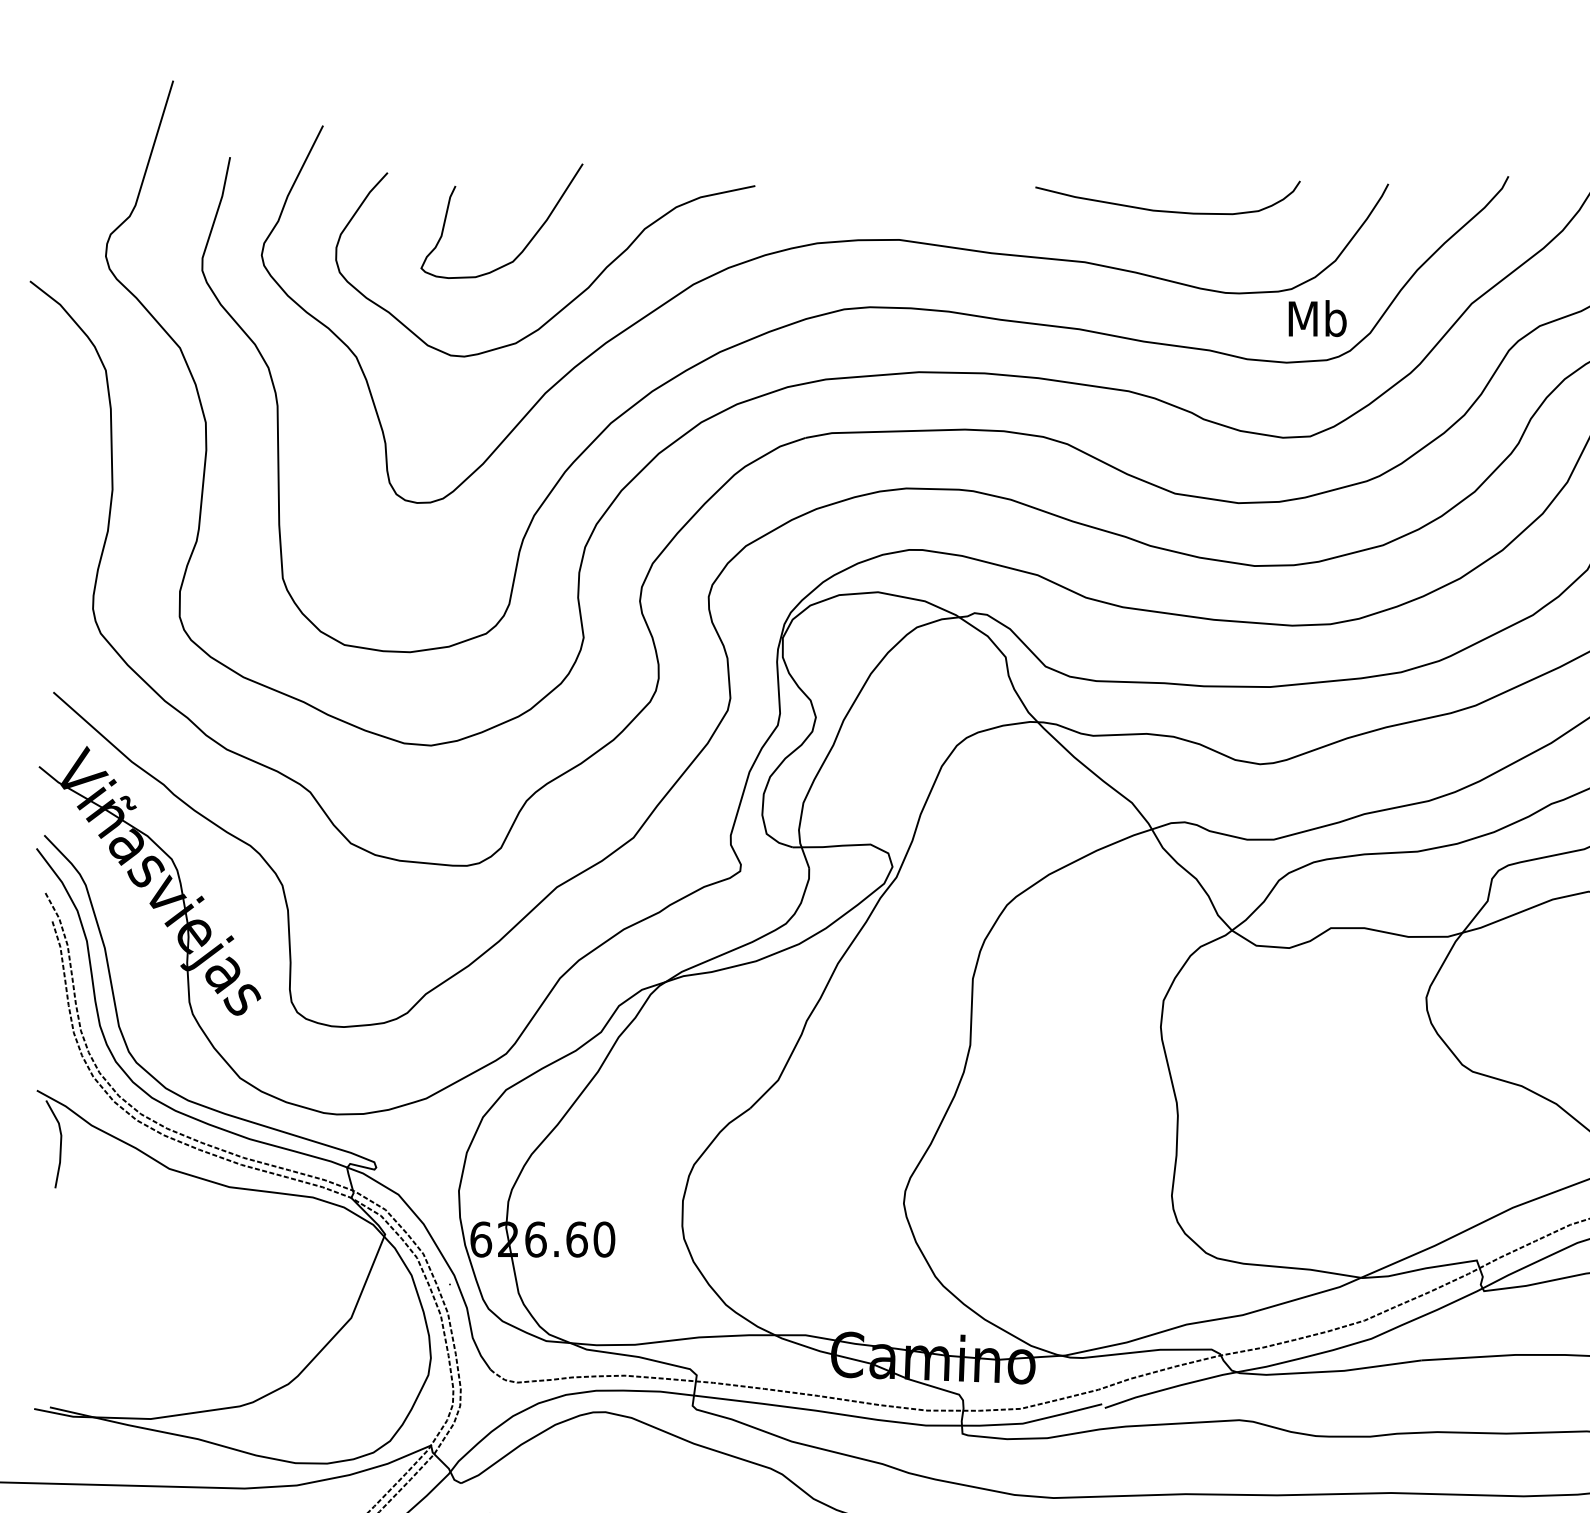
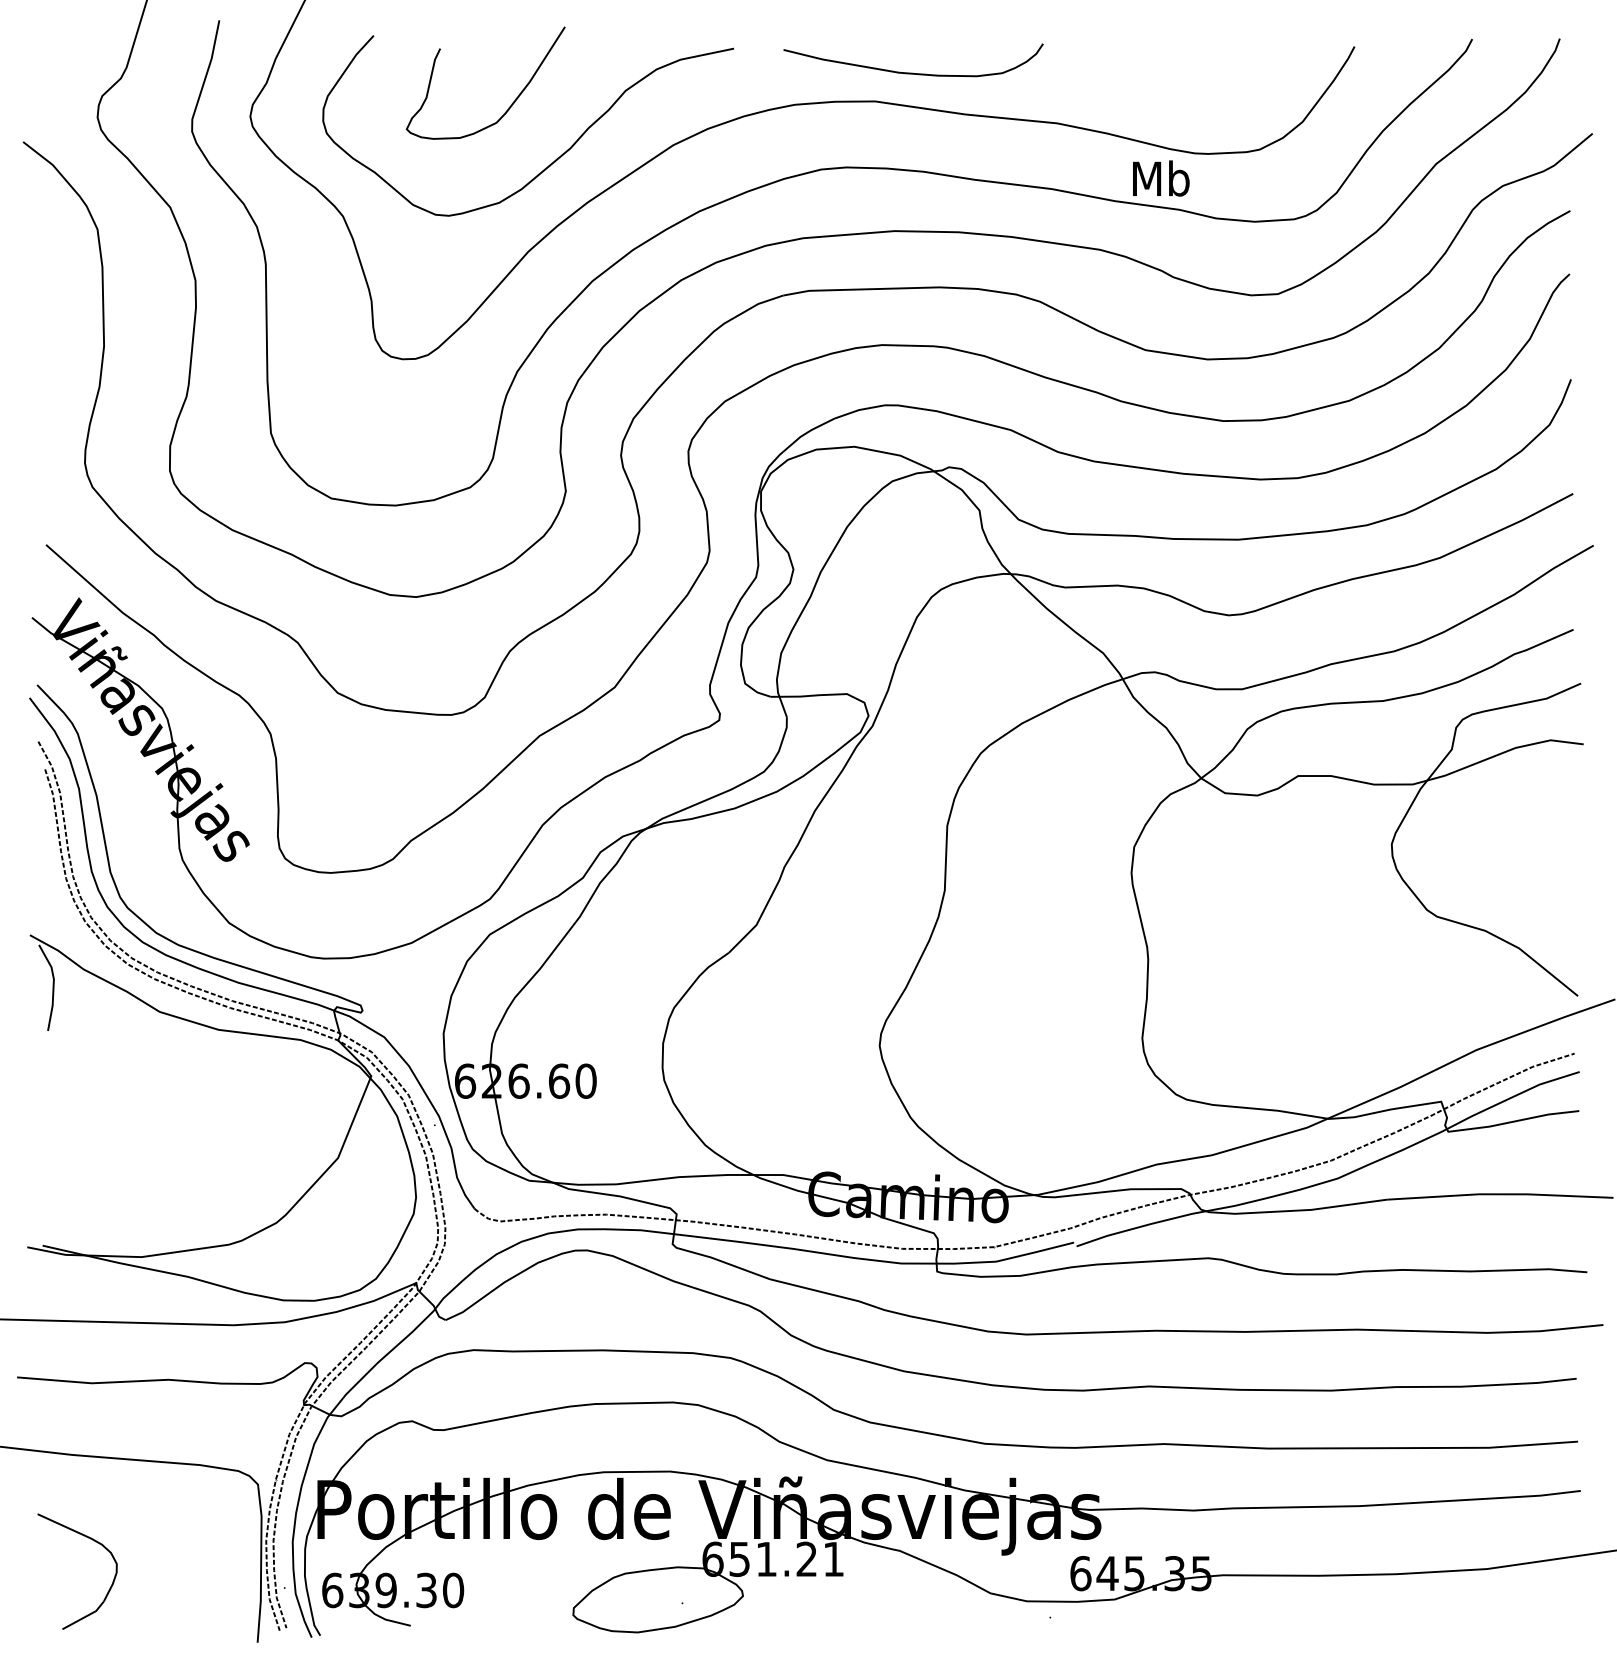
curve: (1167, 210) -> (913, 72), moved
text: (1317, 318) -> (1161, 178), moved

